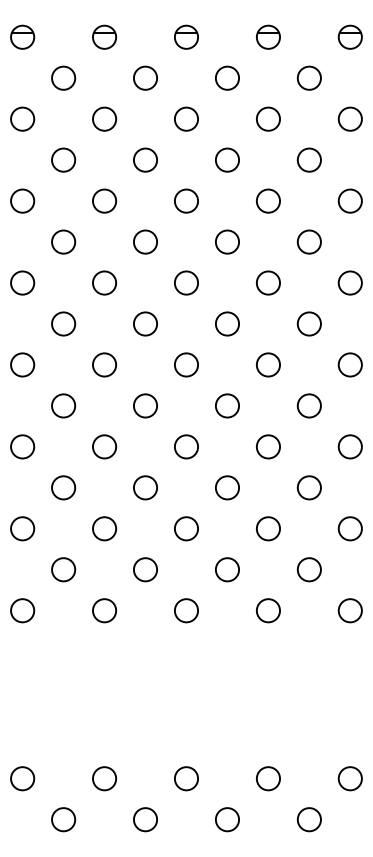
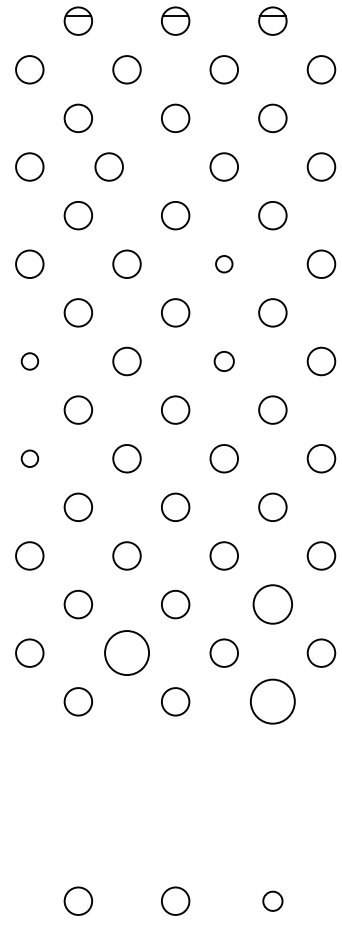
circle: (145, 159) -> (109, 166), moved
circle: (227, 241) -> (224, 263), size x0.6
circle: (63, 323) -> (29, 360), size x0.6
circle: (227, 323) -> (224, 360), size x0.7
circle: (63, 405) -> (29, 458), size x0.6
circle: (268, 528) -> (272, 604), size x1.4
circle: (145, 569) -> (126, 652), size x1.6
circle: (268, 610) -> (272, 701), size x1.6
circle: (268, 778) -> (272, 900), size x0.7

